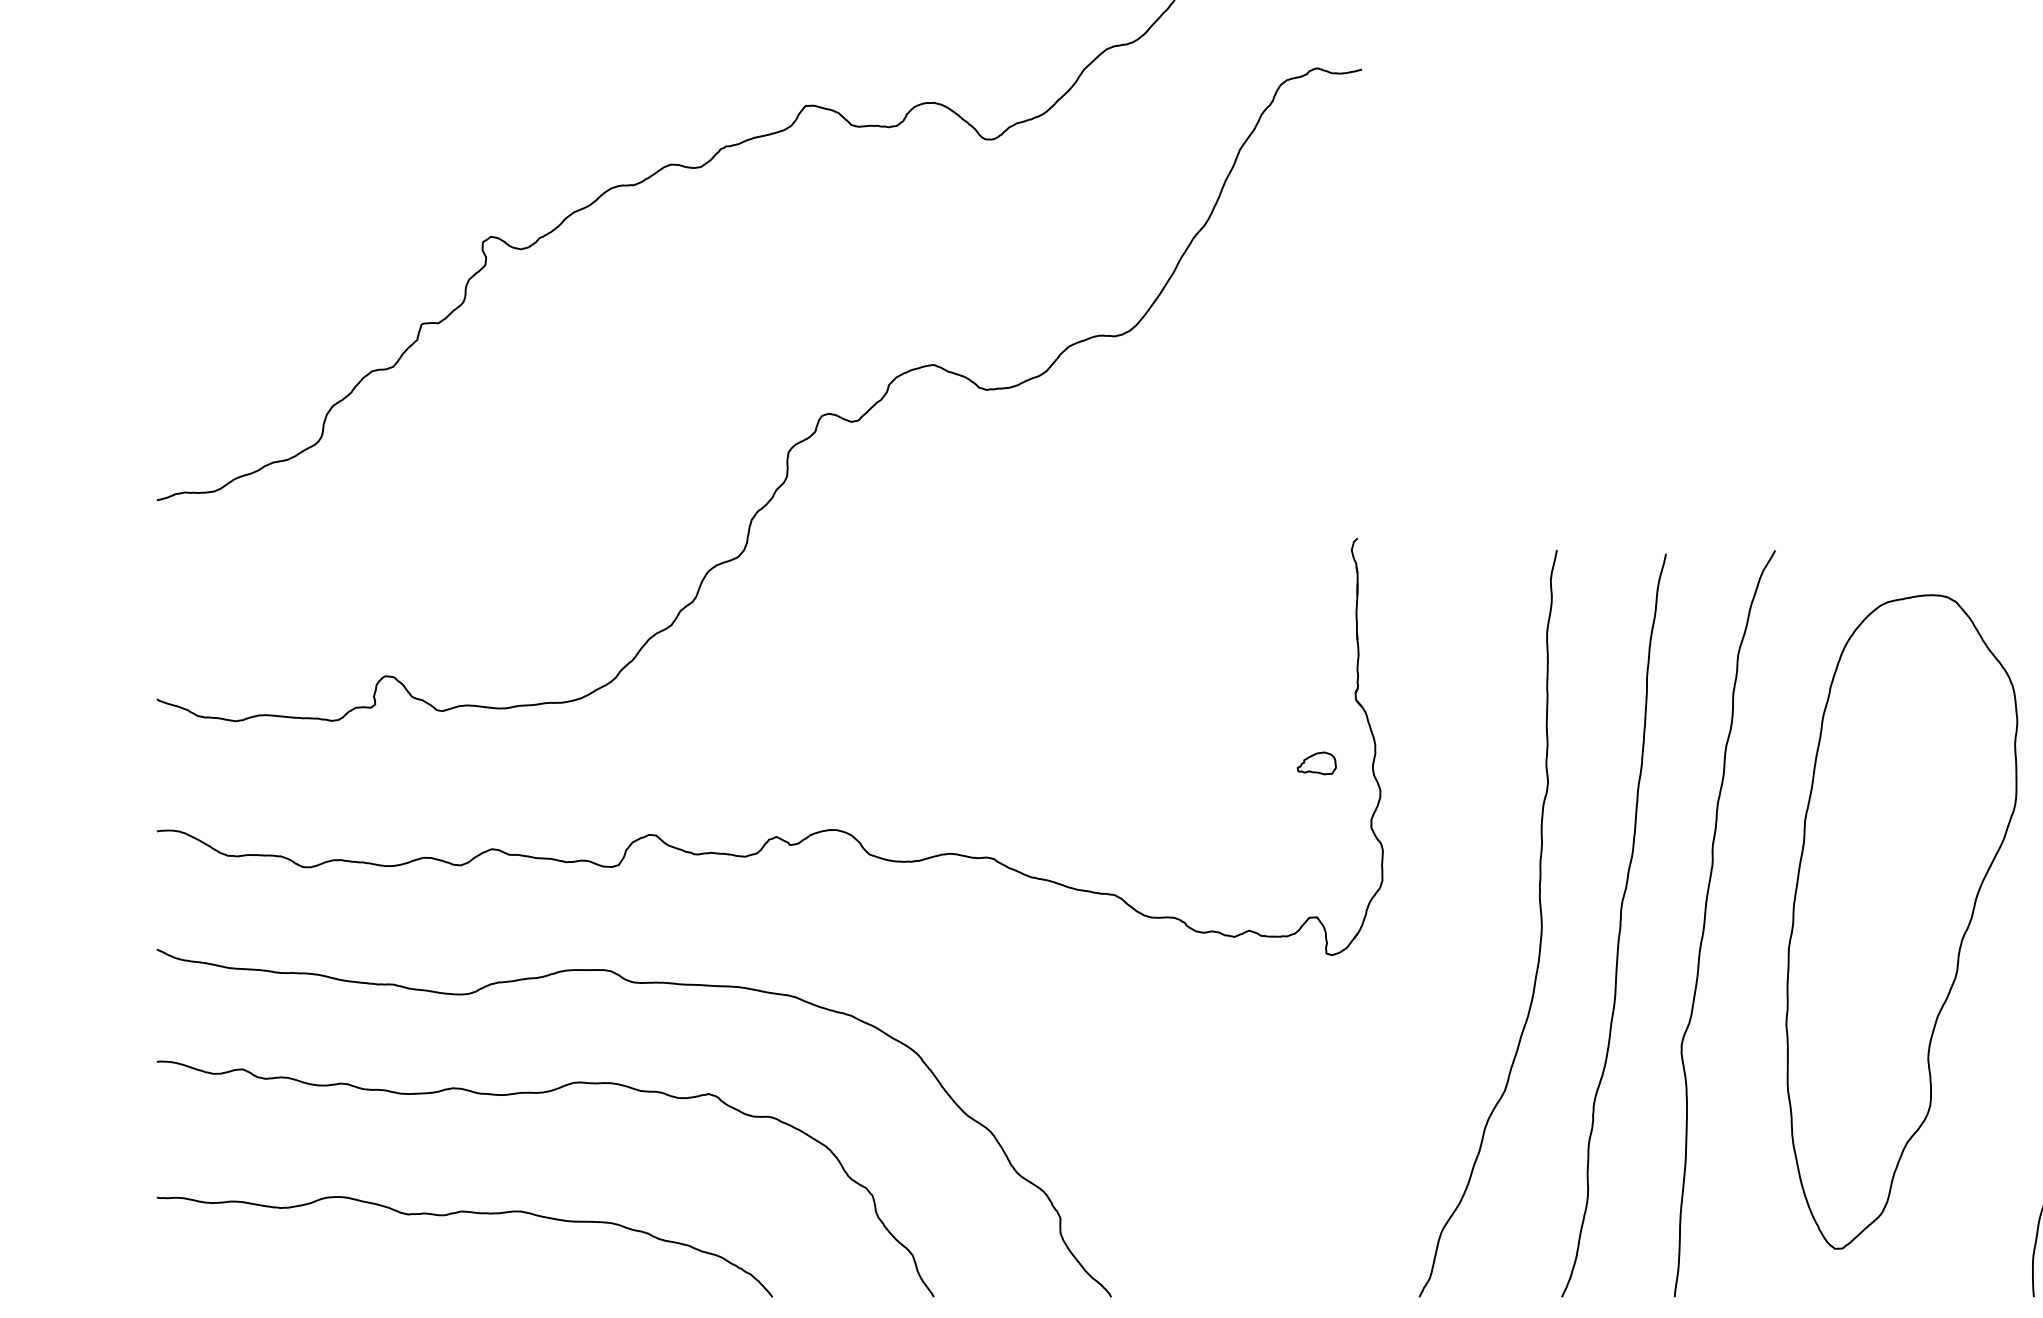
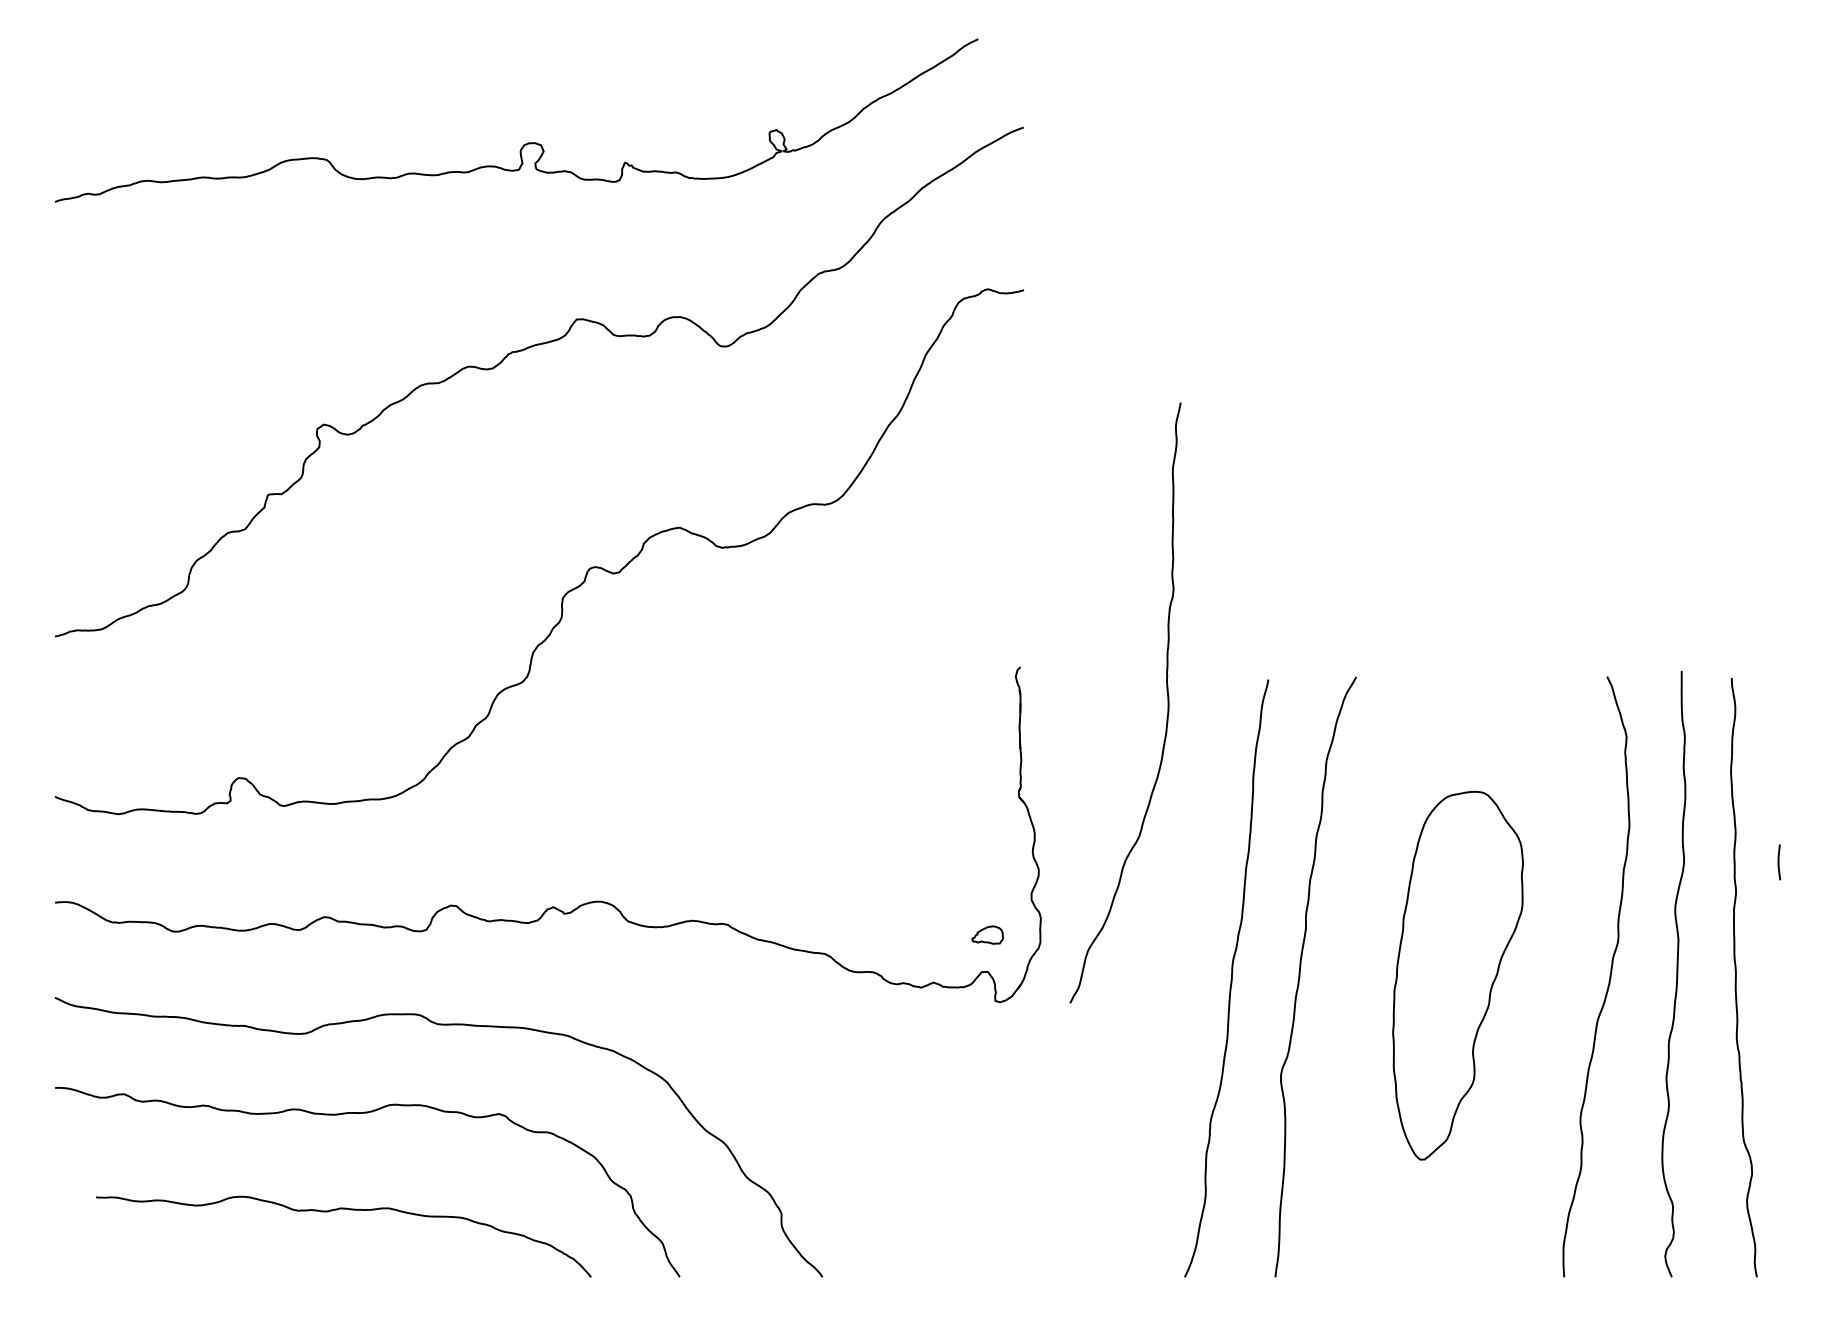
part: (1316, 762) -> (987, 934), moved
part: (1901, 921) -> (1457, 975), size x0.7
curve: (1540, 923) -> (1167, 702), moved
curve: (457, 1214) -> (337, 1210), moved

